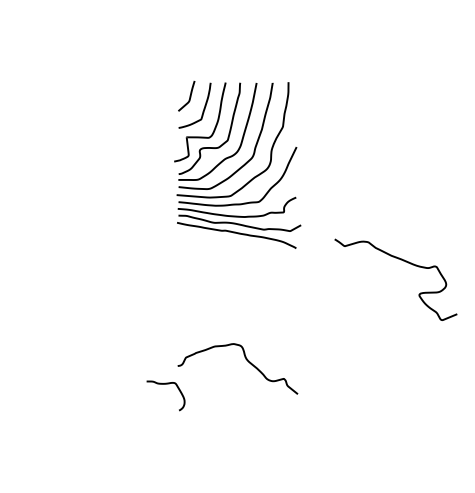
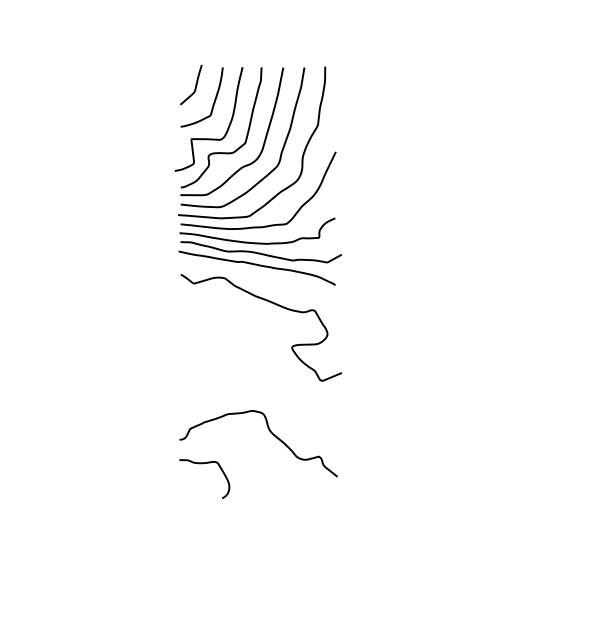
curve: (400, 260) -> (267, 302), moved
curve: (165, 384) -> (204, 464), moved

